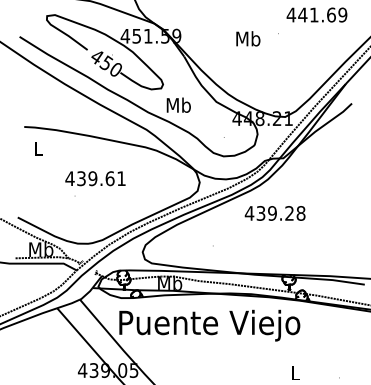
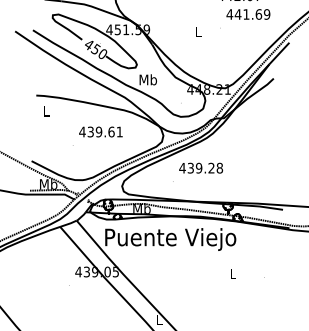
text: (248, 38) -> (198, 31), Mb -> L
text: (94, 177) -> (100, 131), moved
text: (275, 212) -> (201, 167), moved

